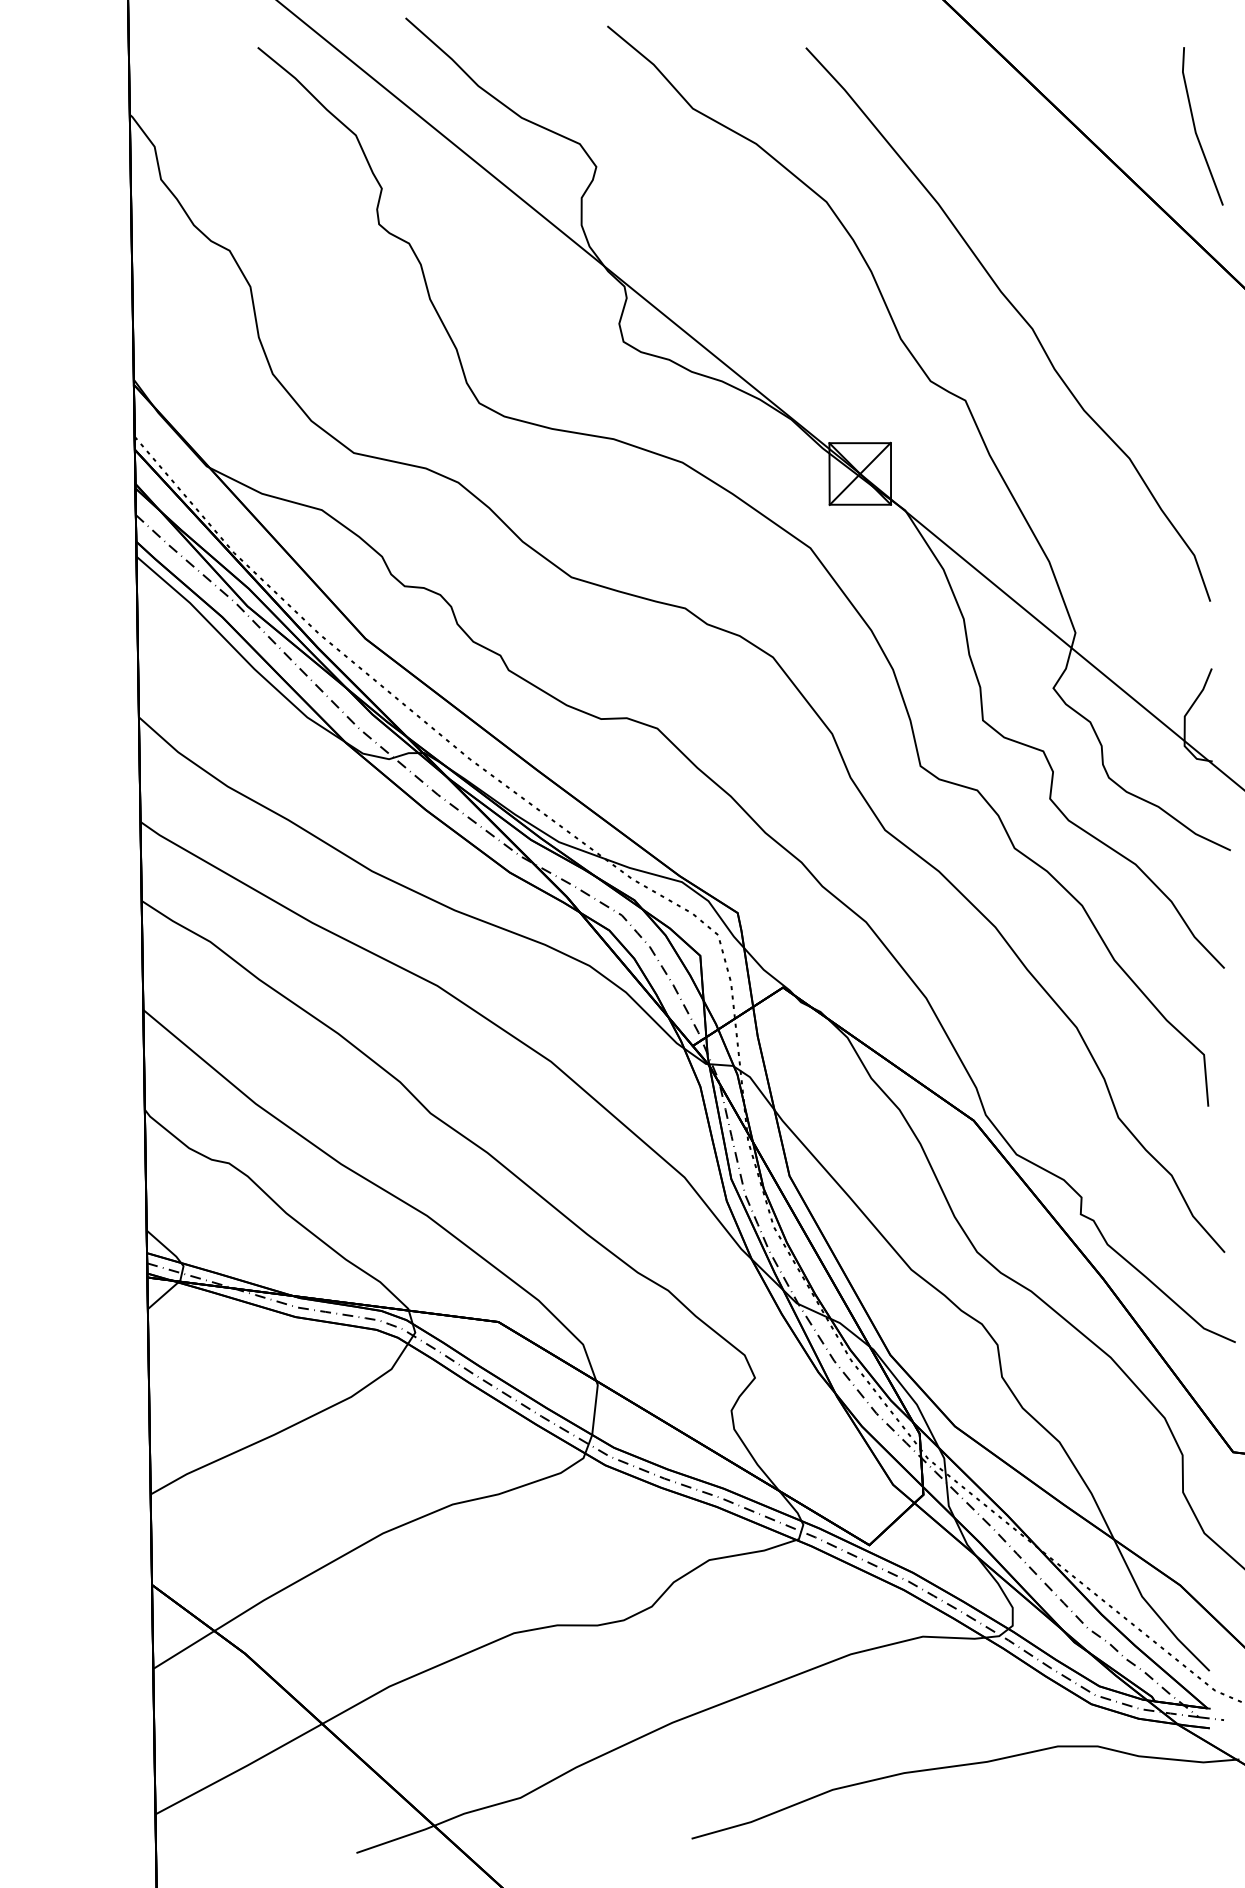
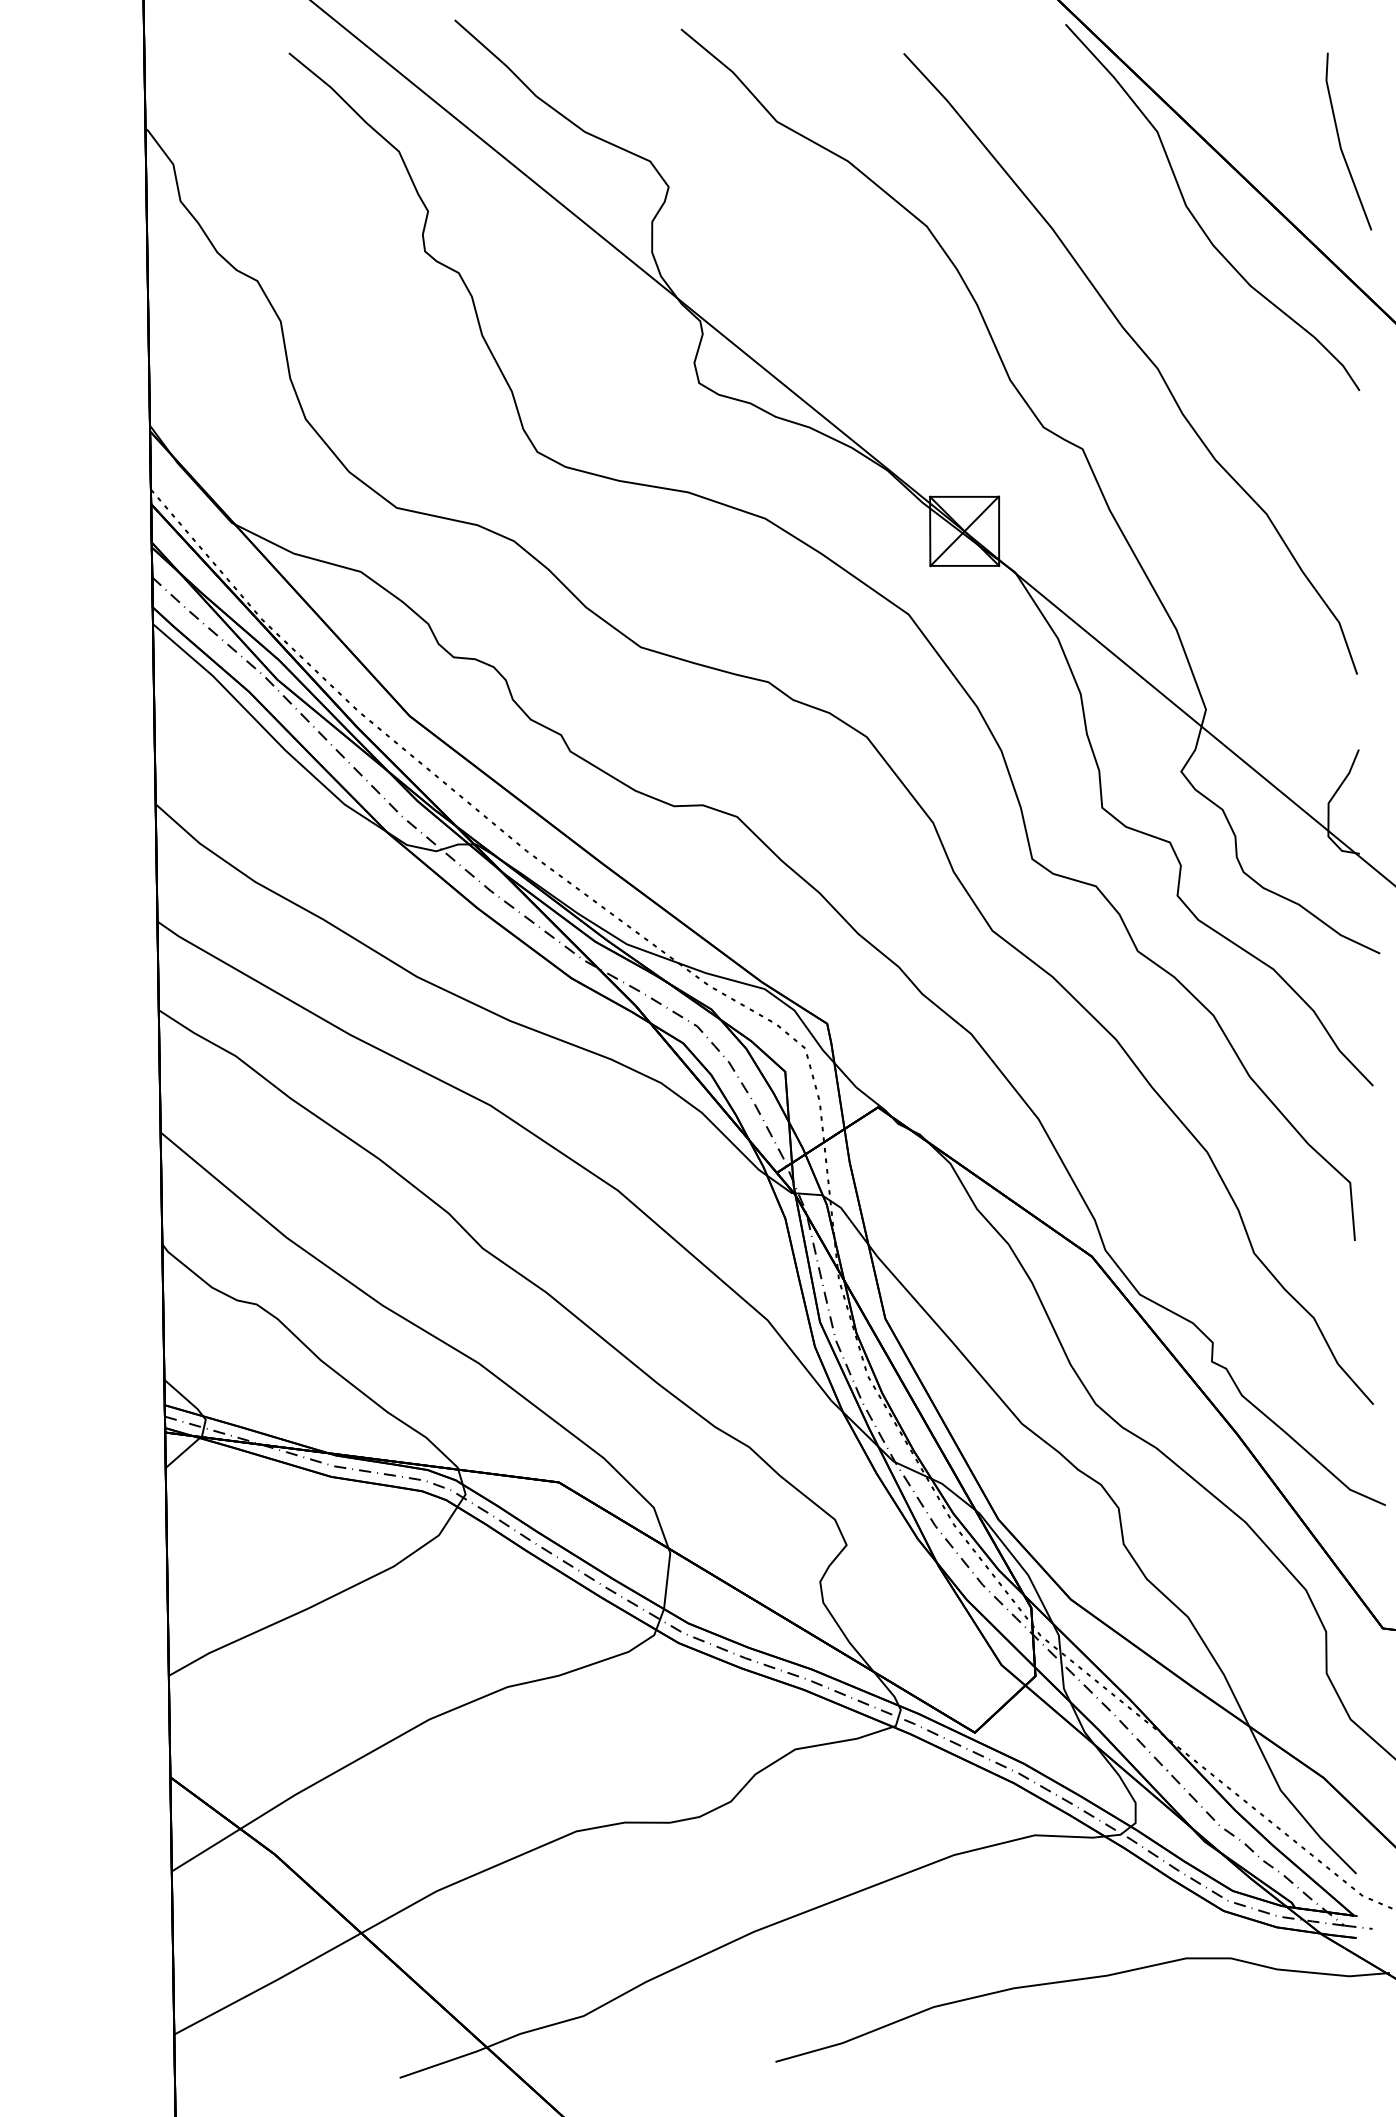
curve: (1066, 194) -> (1195, 217), added

